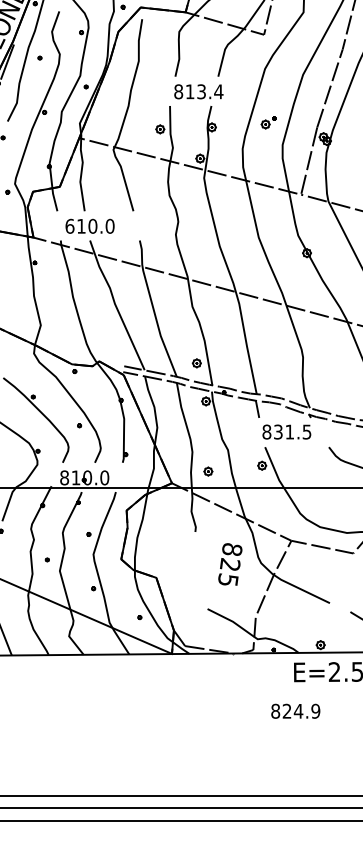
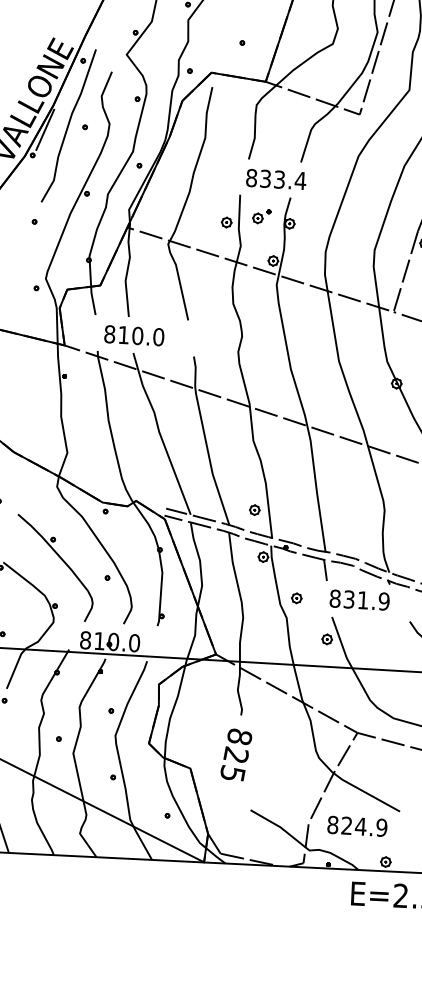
text: (189, 91) -> (264, 178), 813.4 -> 833.4
part: (268, 122) -> (261, 216), moved
text: (69, 225) -> (109, 333), 610.0 -> 810.0
text: (306, 431) -> (383, 600), 831.5 -> 831.9
part: (208, 471) -> (296, 598), moved
text: (230, 564) -> (236, 754), moved
text: (295, 710) -> (357, 825), moved

